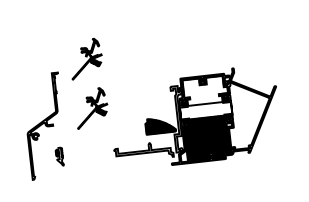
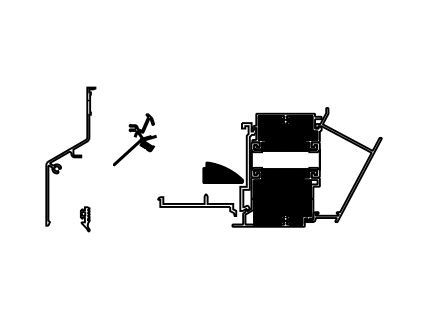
part: (85, 58) -> (134, 73), removed
hatch: (205, 90) -> (287, 133), added
part: (59, 157) -> (85, 219), moved

